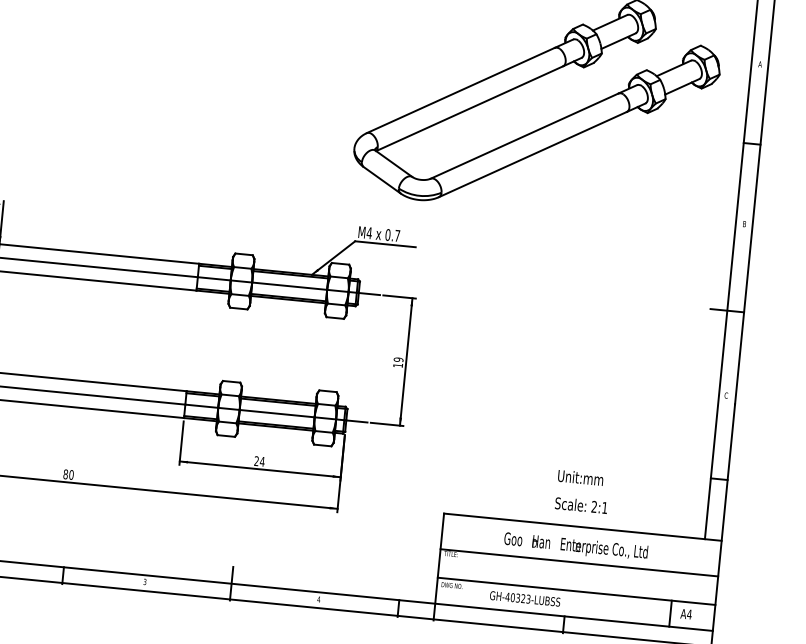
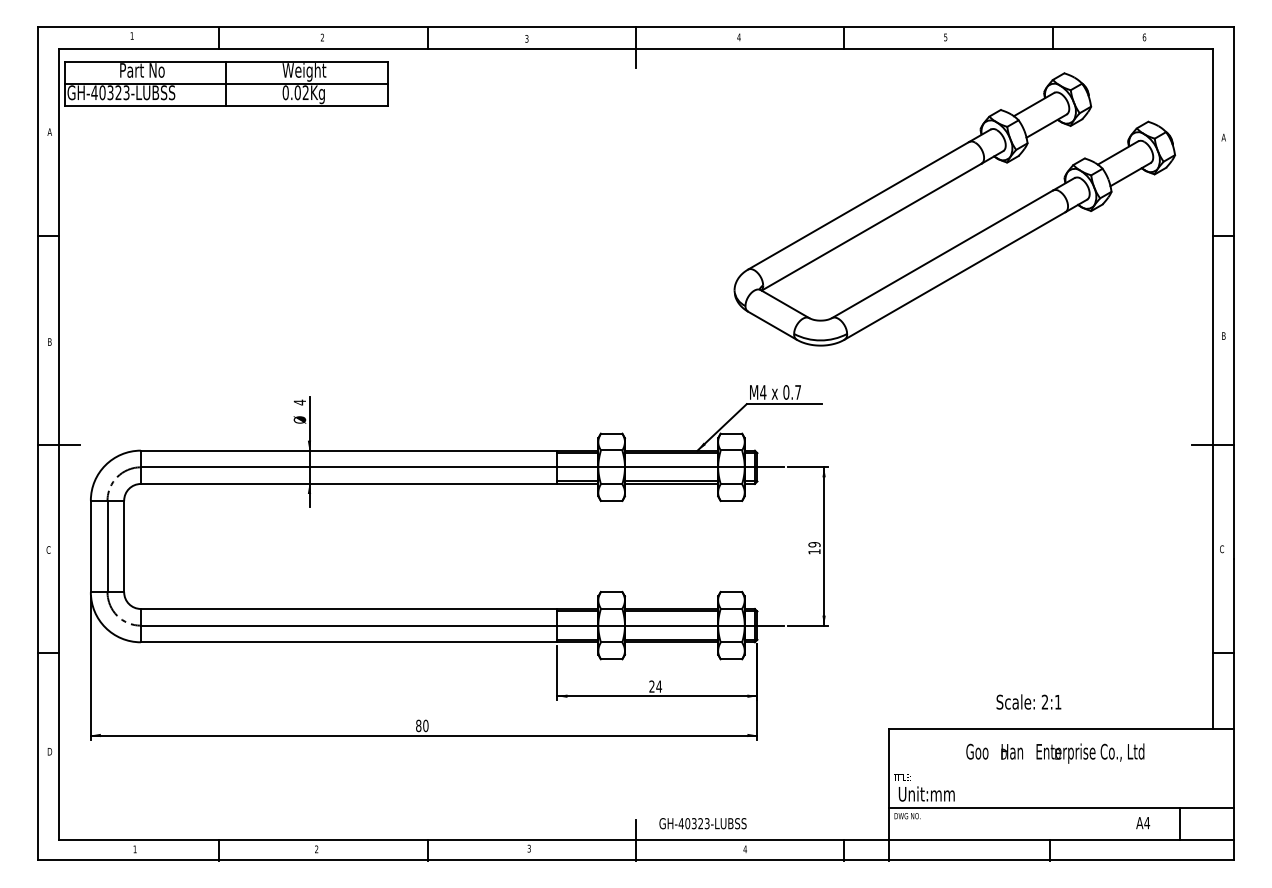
text: (580, 477) -> (926, 793), moved
text: (581, 505) -> (1028, 701), moved
line: (578, 562) -> (1060, 772), removed
text: (524, 598) -> (702, 823), moved
text: (686, 614) -> (1143, 823), moved

